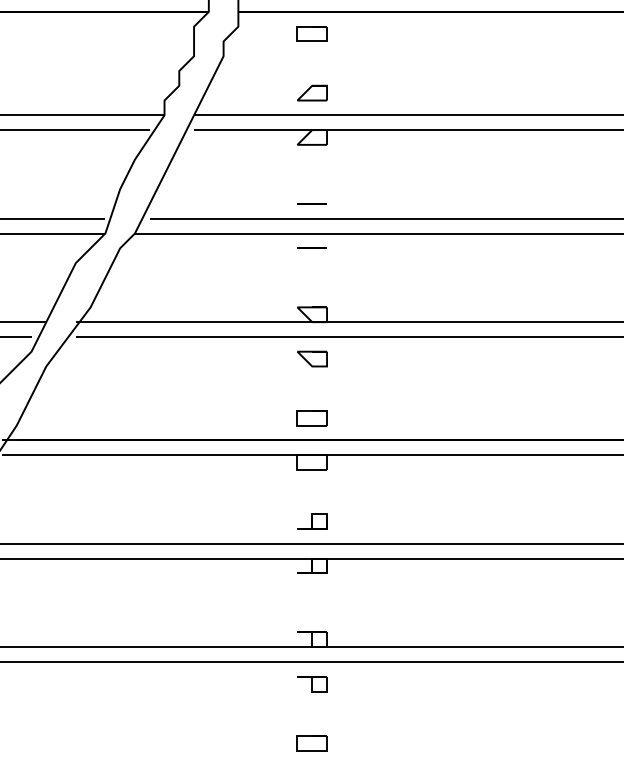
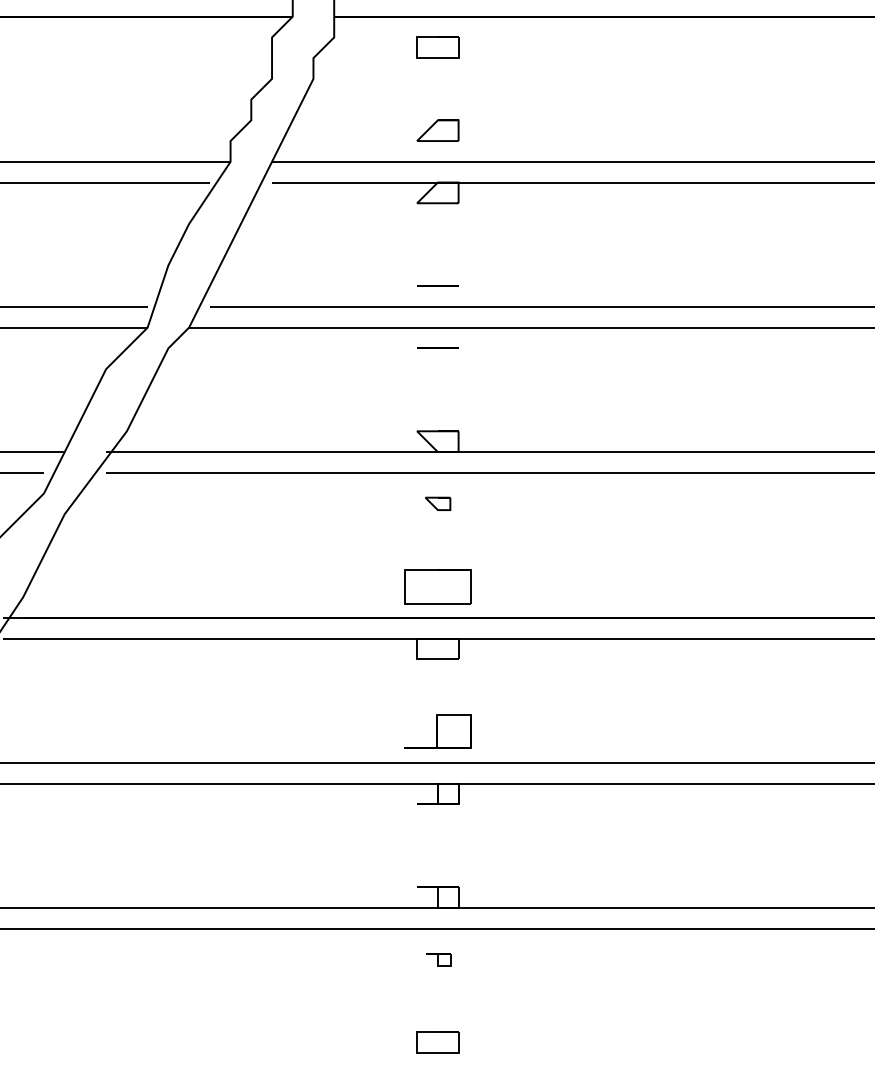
part: (312, 358) -> (437, 503), size x0.6
part: (312, 417) -> (437, 586), size x1.6
part: (312, 521) -> (438, 731), size x1.6
part: (312, 683) -> (438, 959), size x0.6

